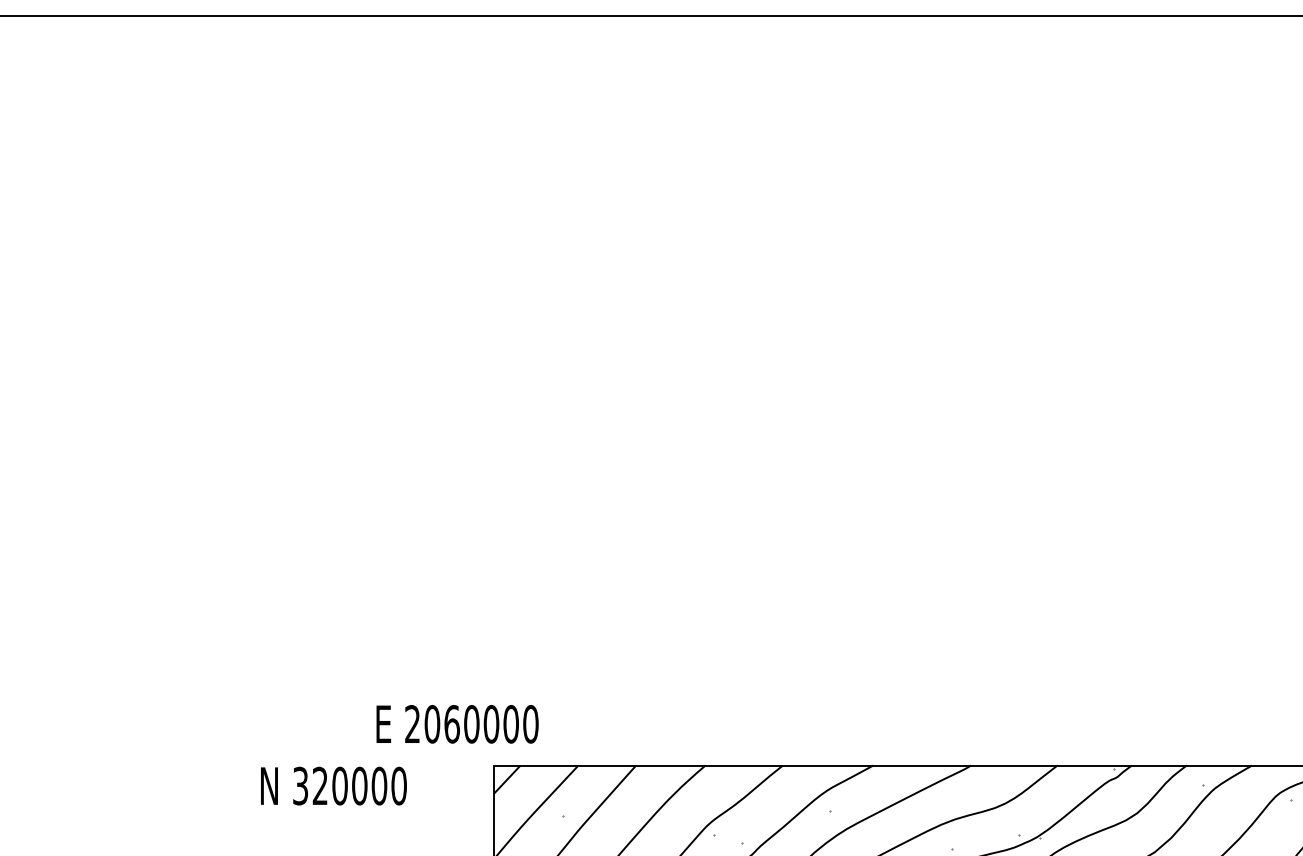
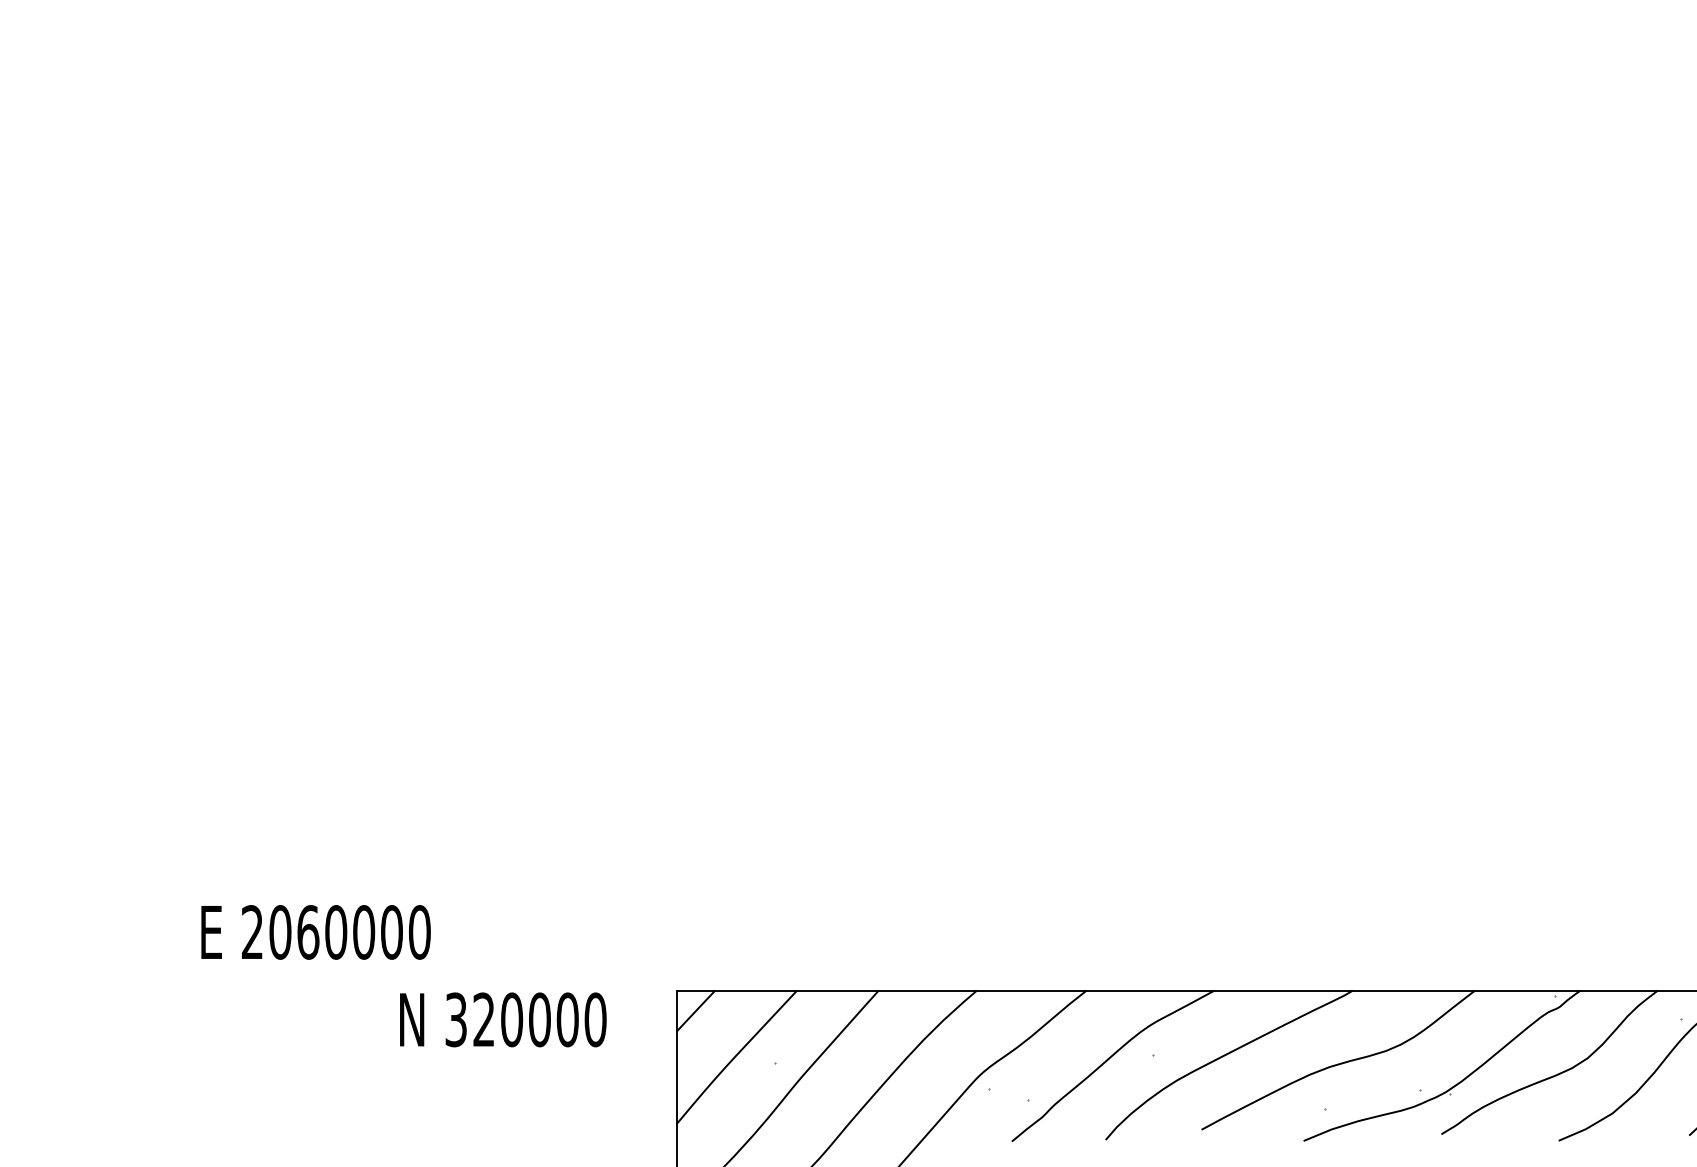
text: (457, 724) -> (315, 932), moved
text: (333, 785) -> (502, 1018), moved

